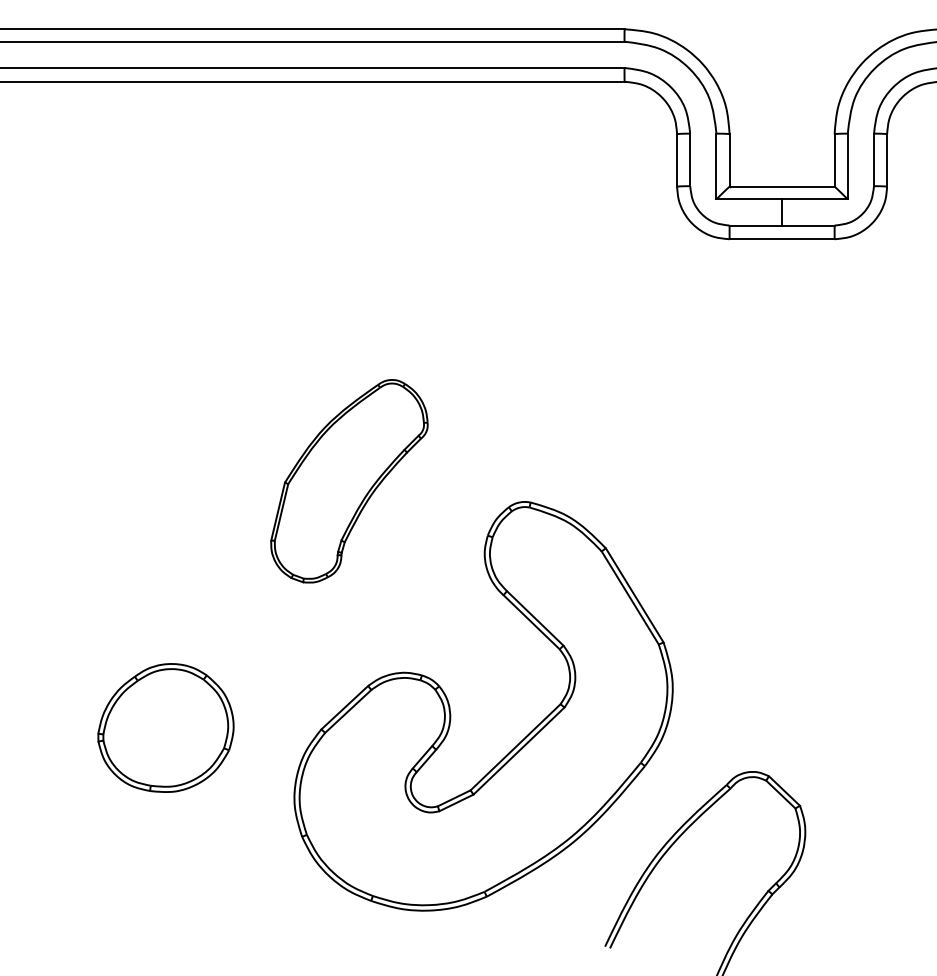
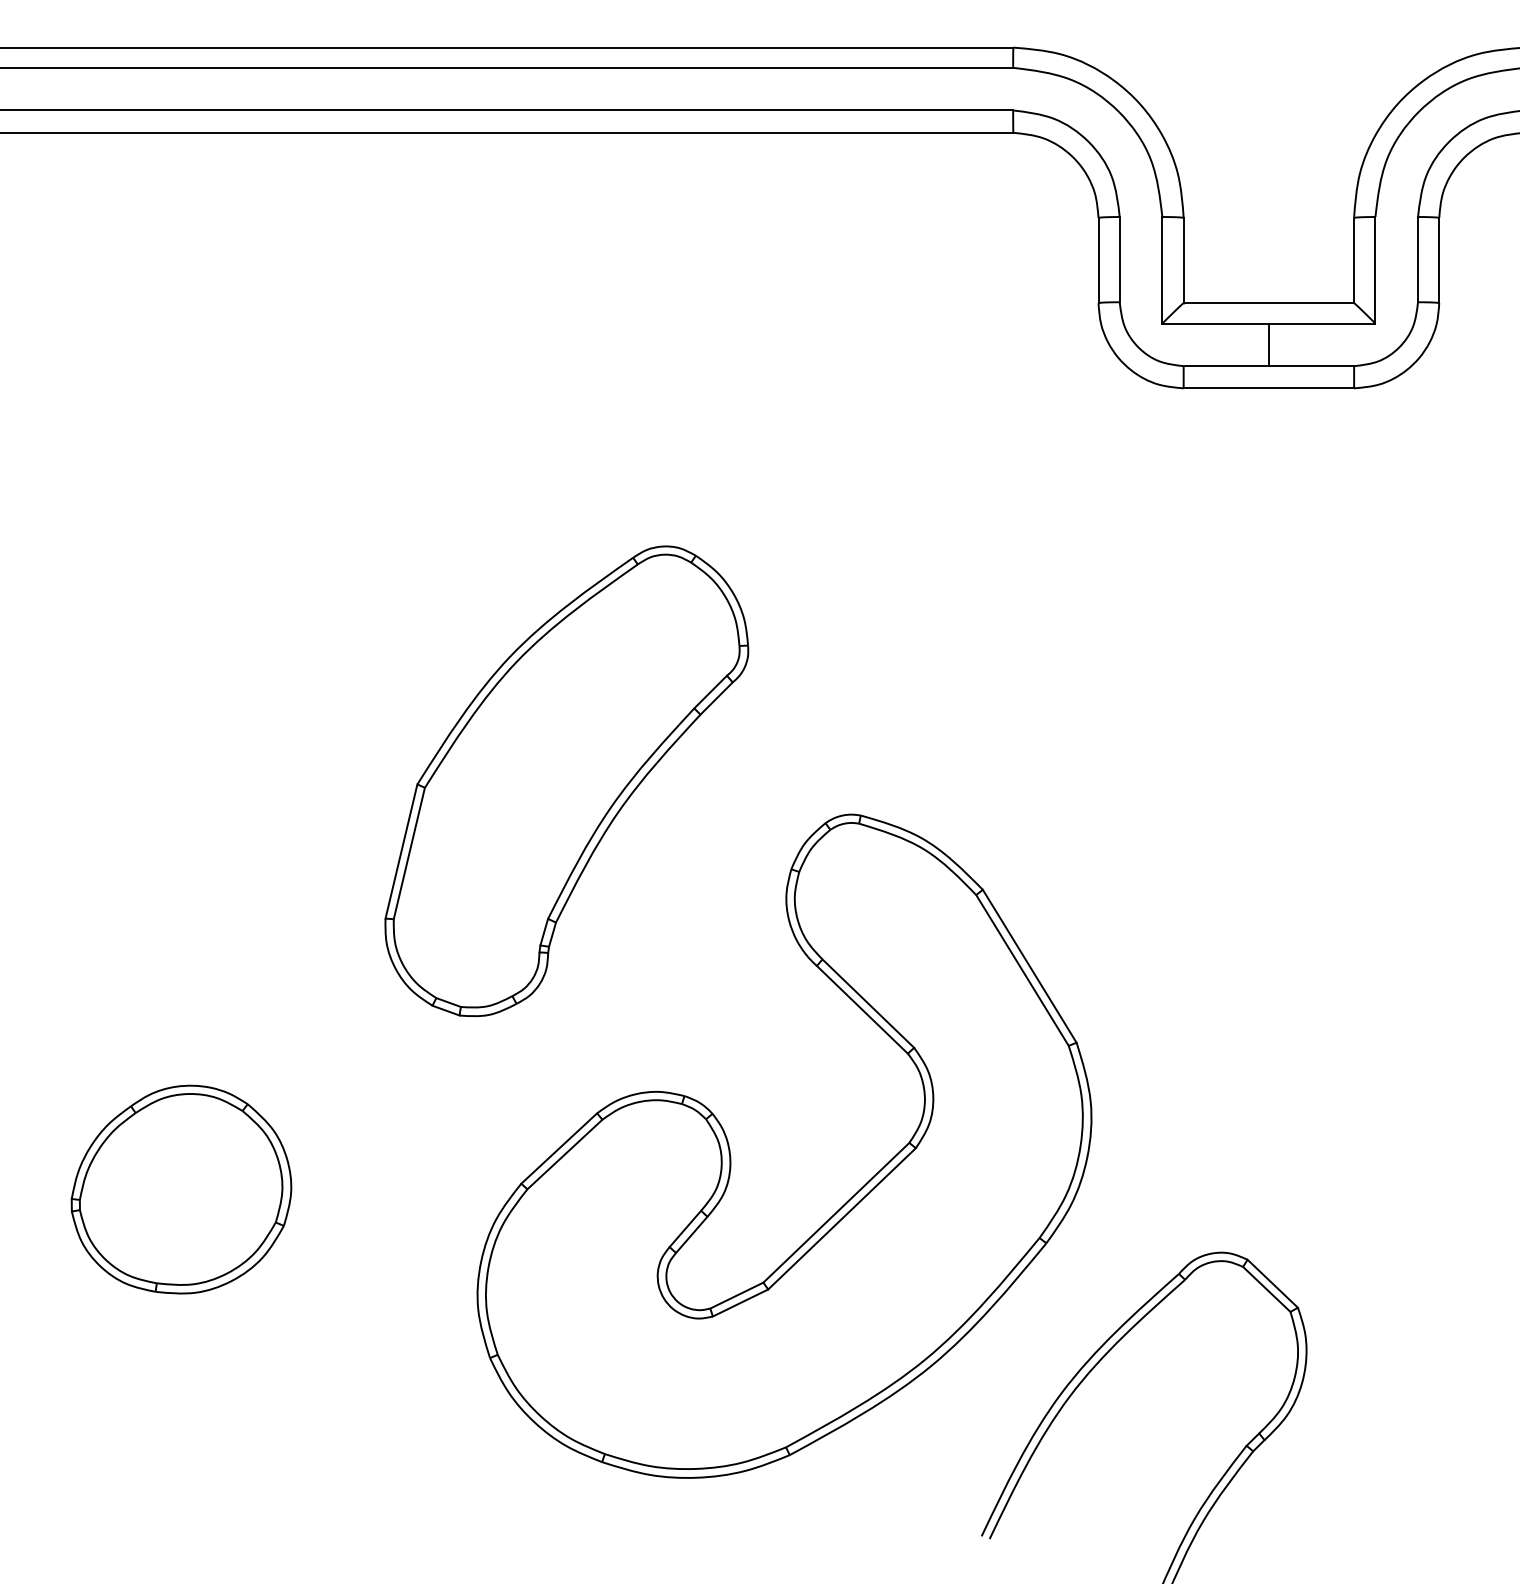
part: (349, 480) -> (566, 779), size x1.43
part: (165, 727) -> (180, 1188), moved

